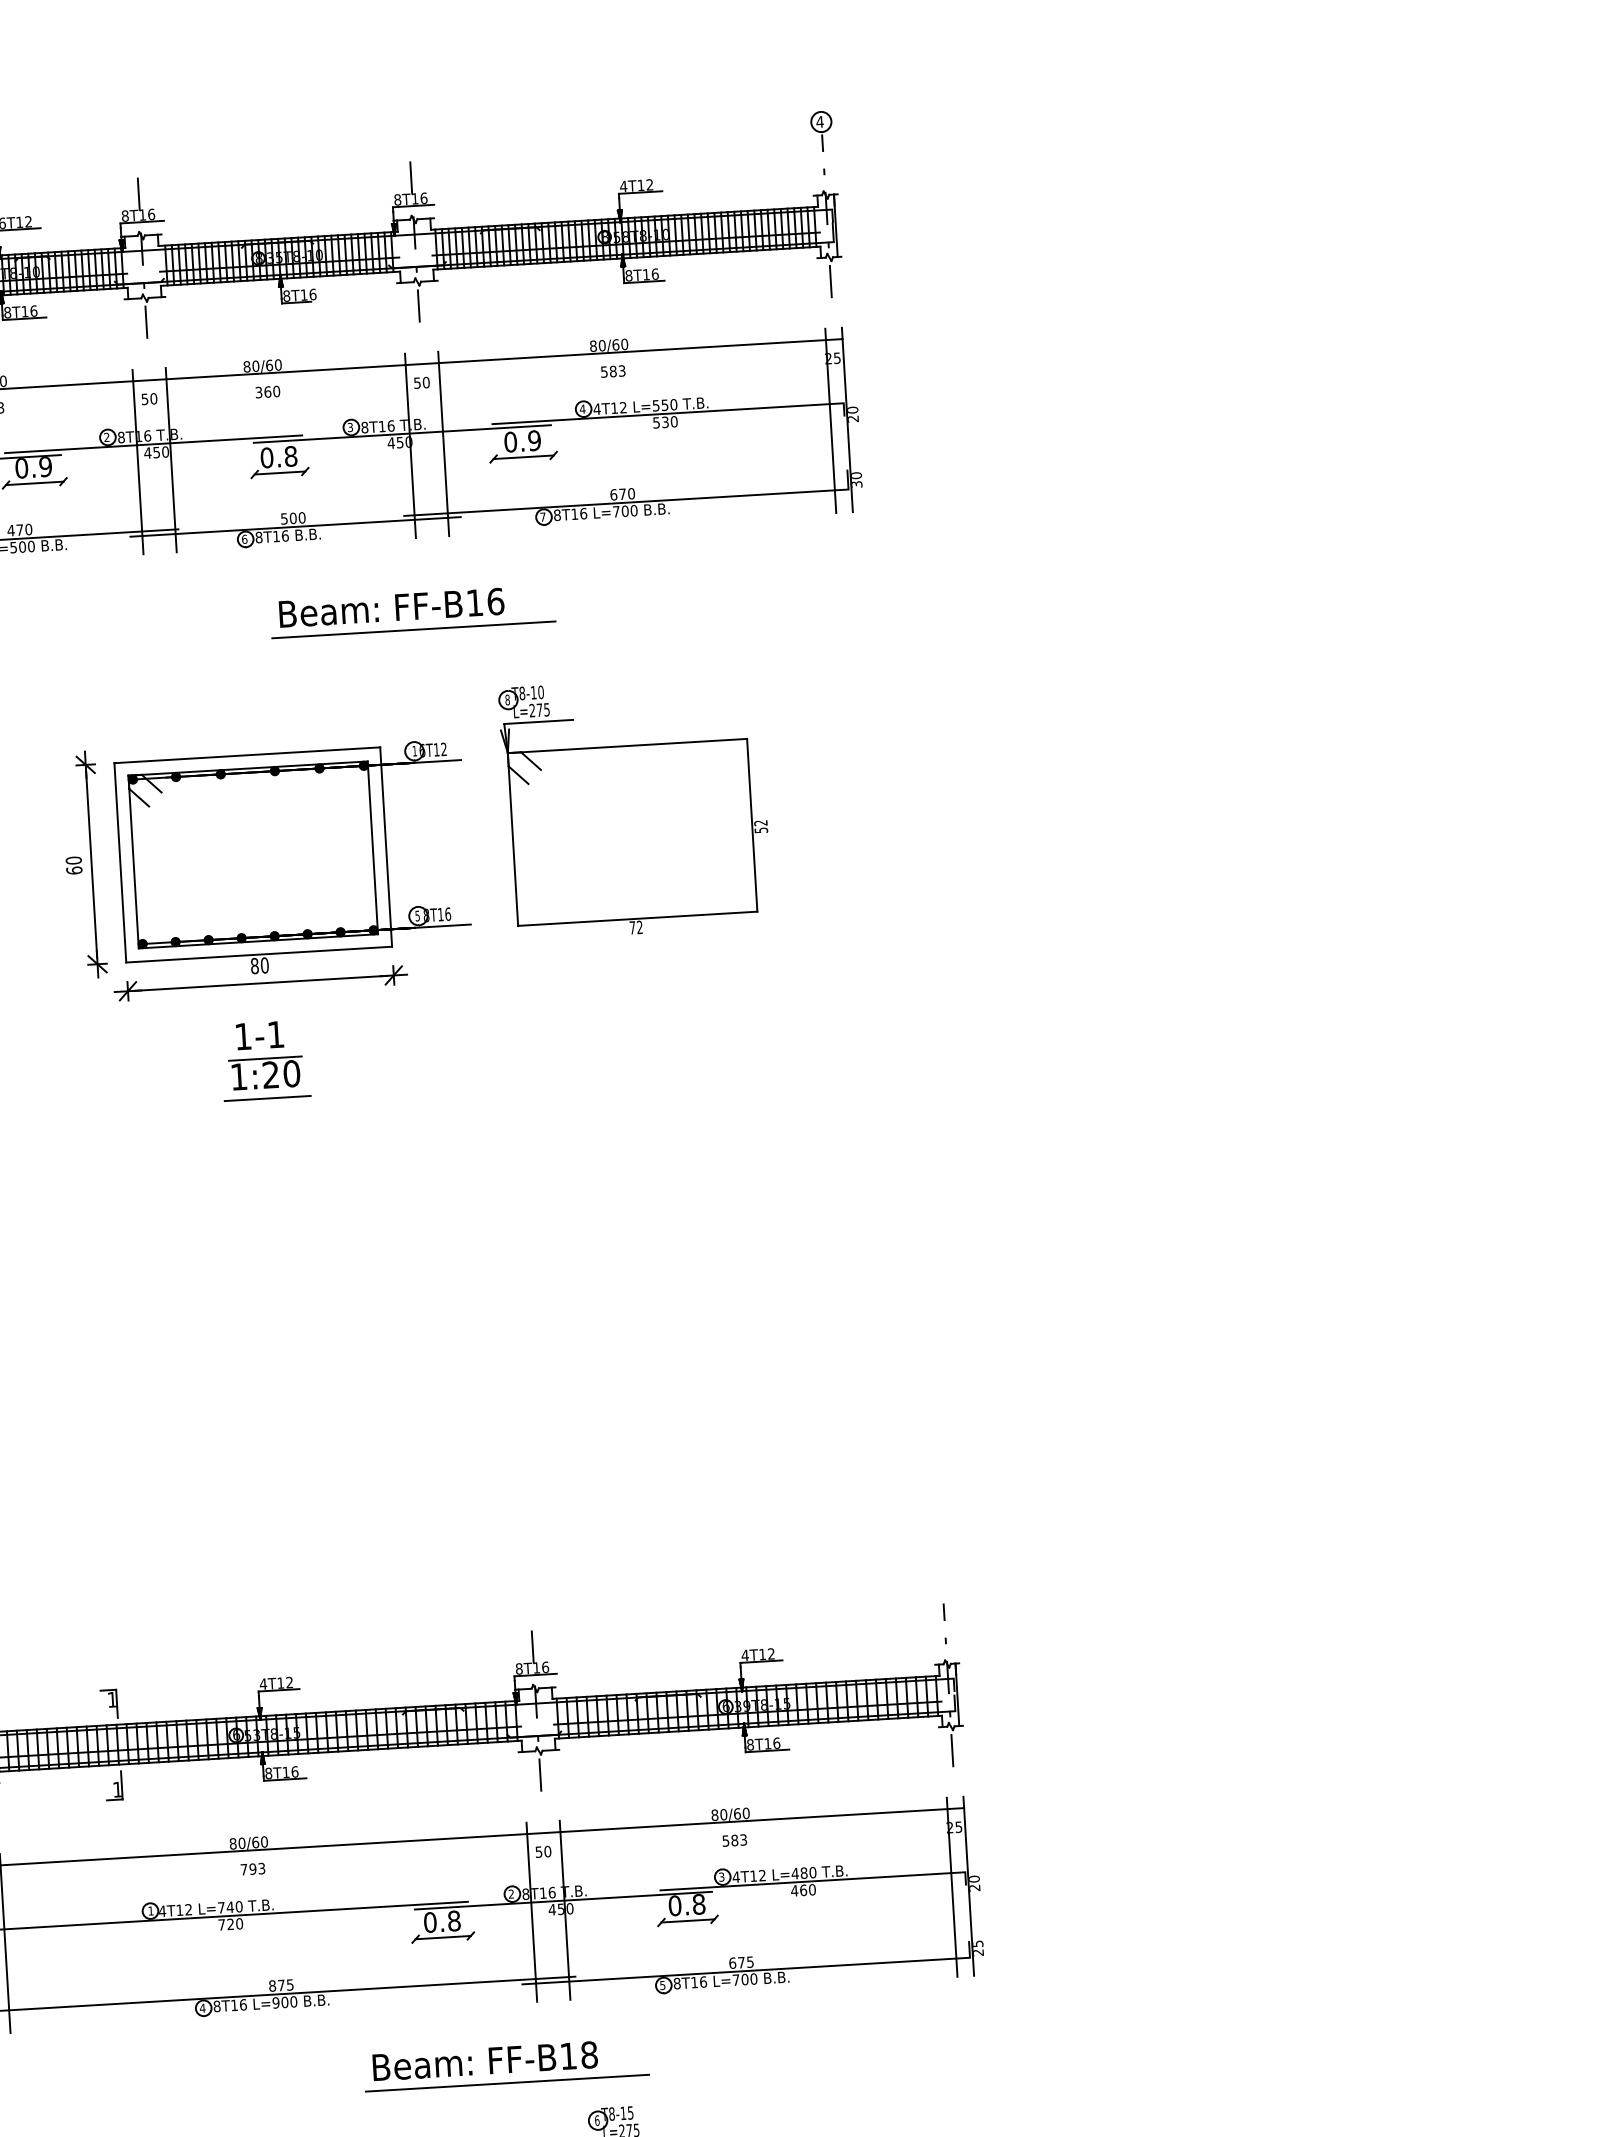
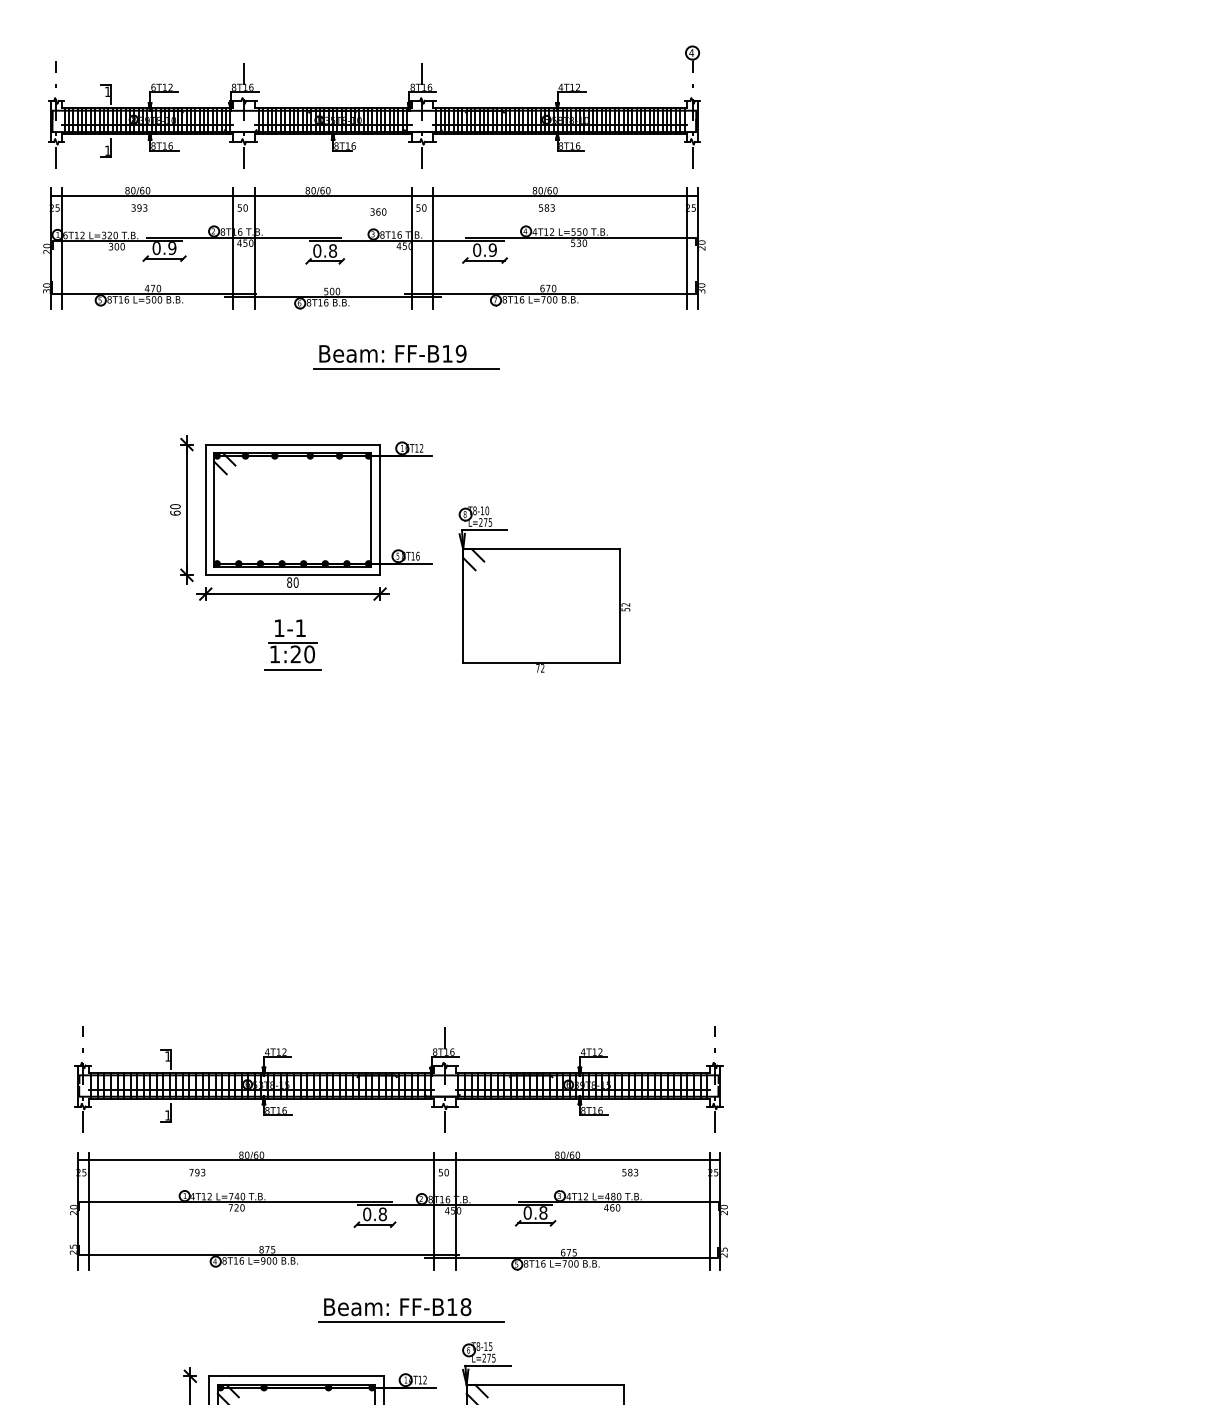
text: (267, 391) -> (378, 211), moved
text: (494, 601) -> (460, 353), FF-B16 -> FF-B19
part: (635, 807) -> (544, 589), moved
text: (735, 1840) -> (630, 1172), moved
text: (253, 1868) -> (197, 1172), moved

